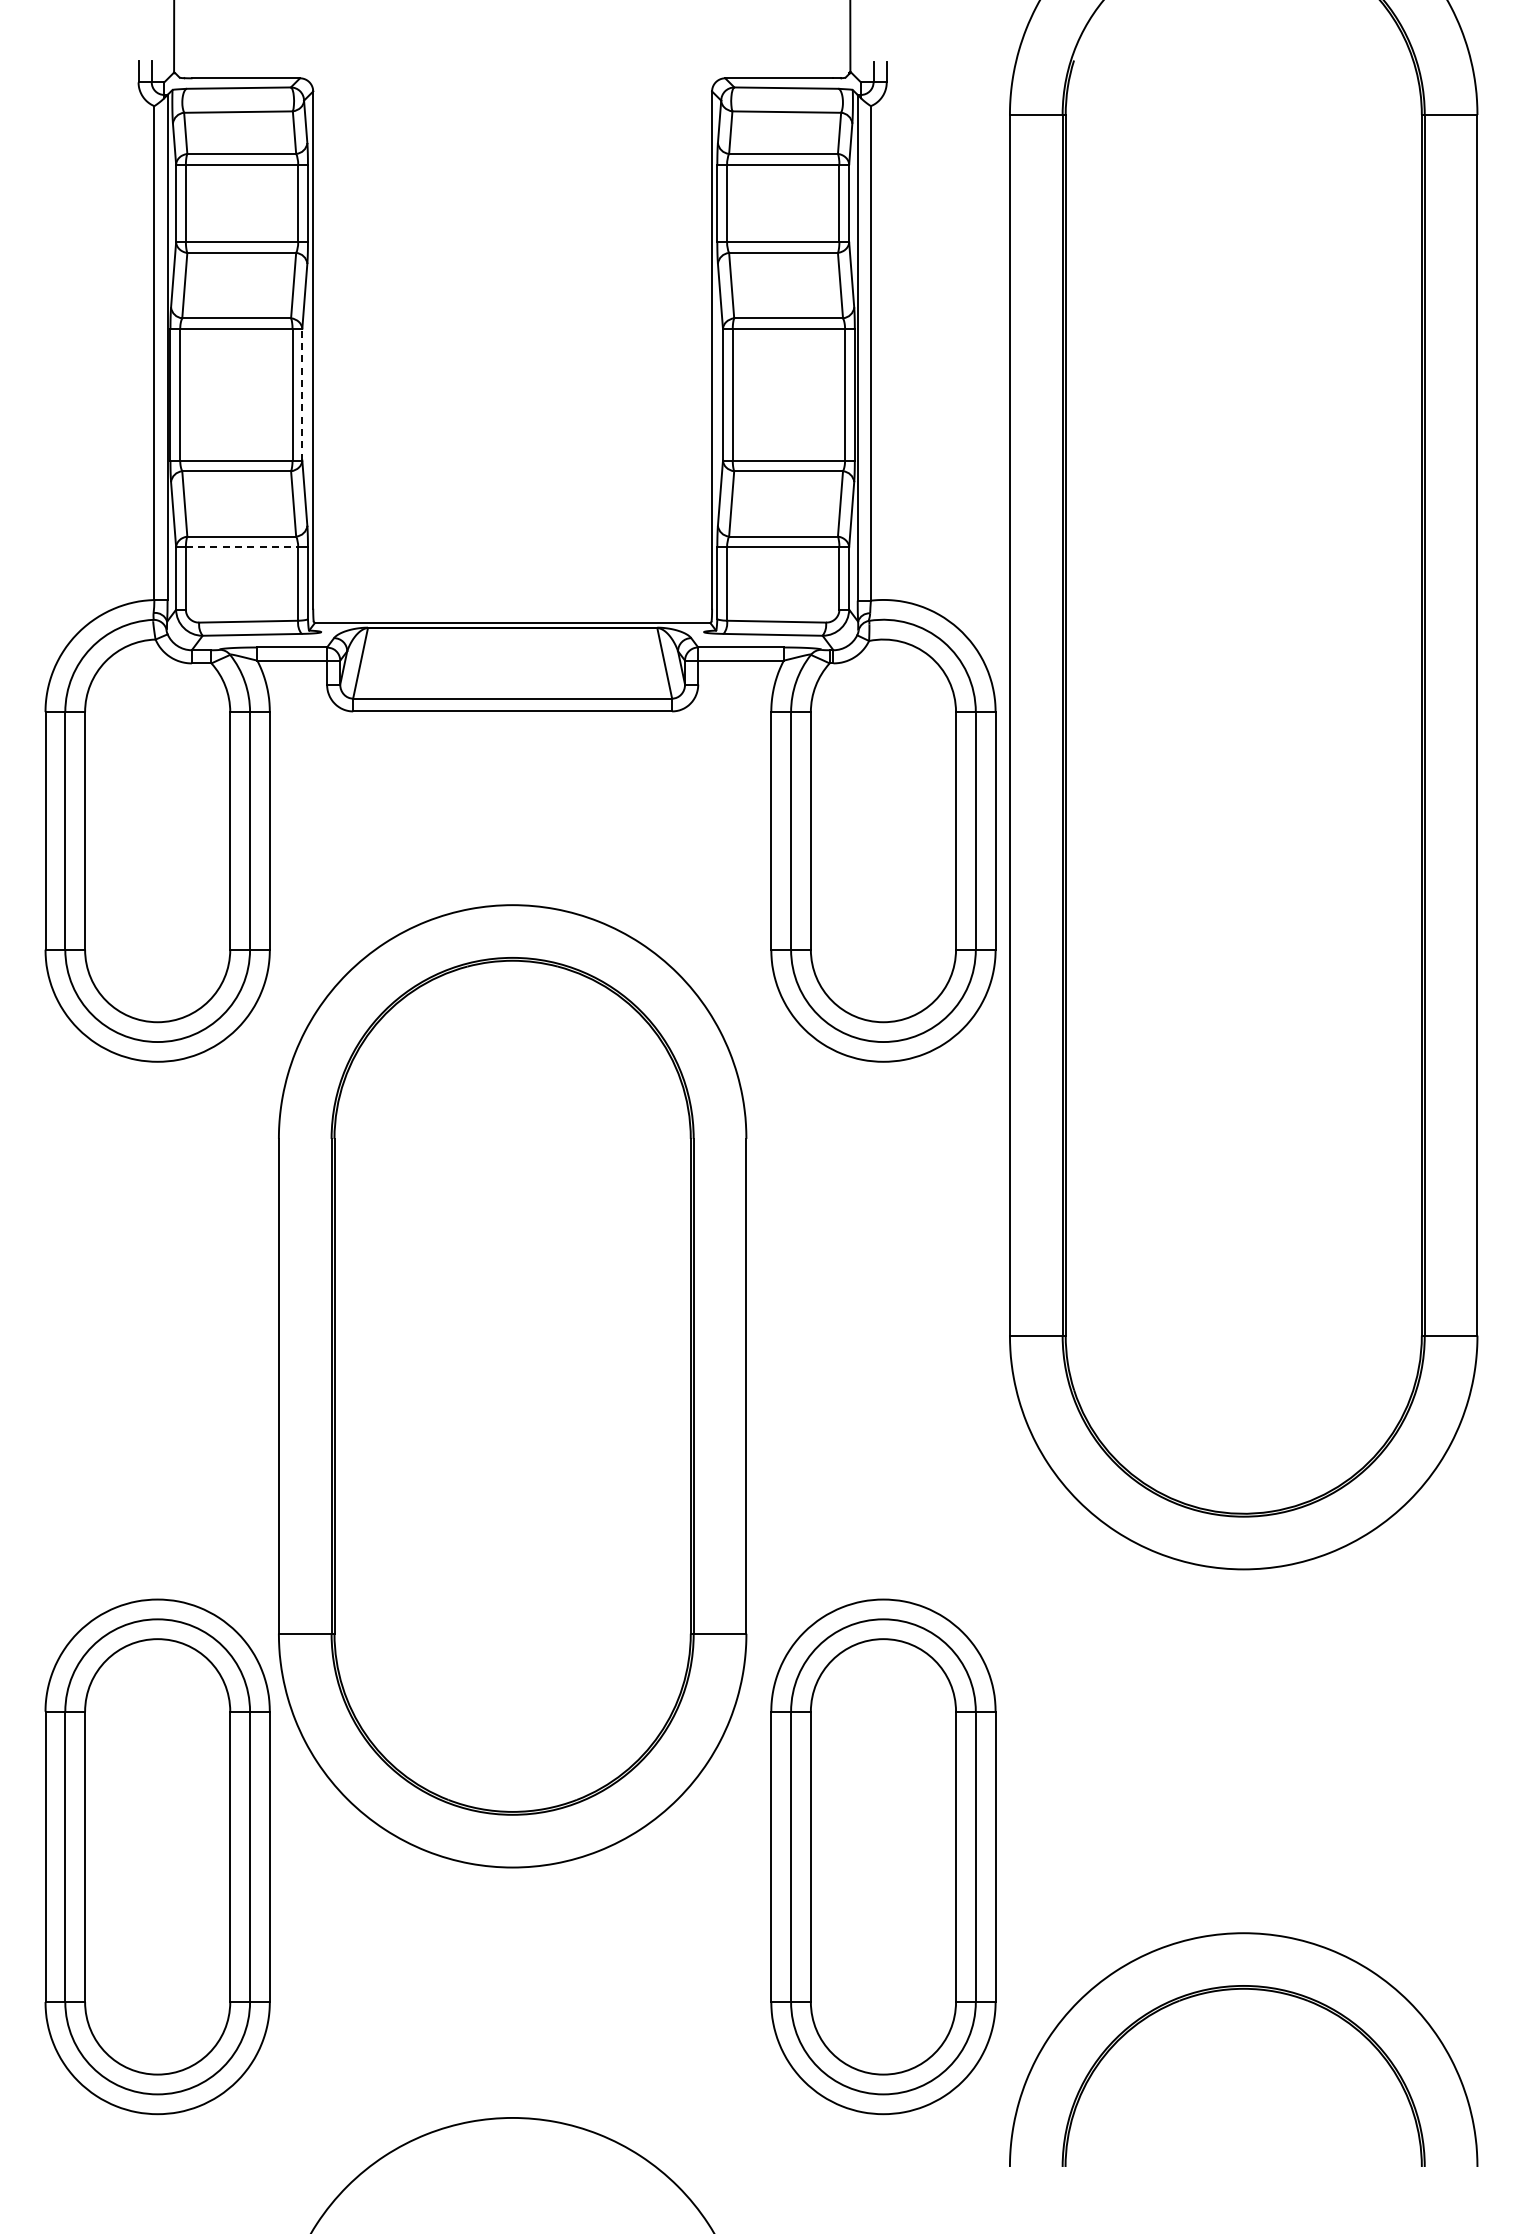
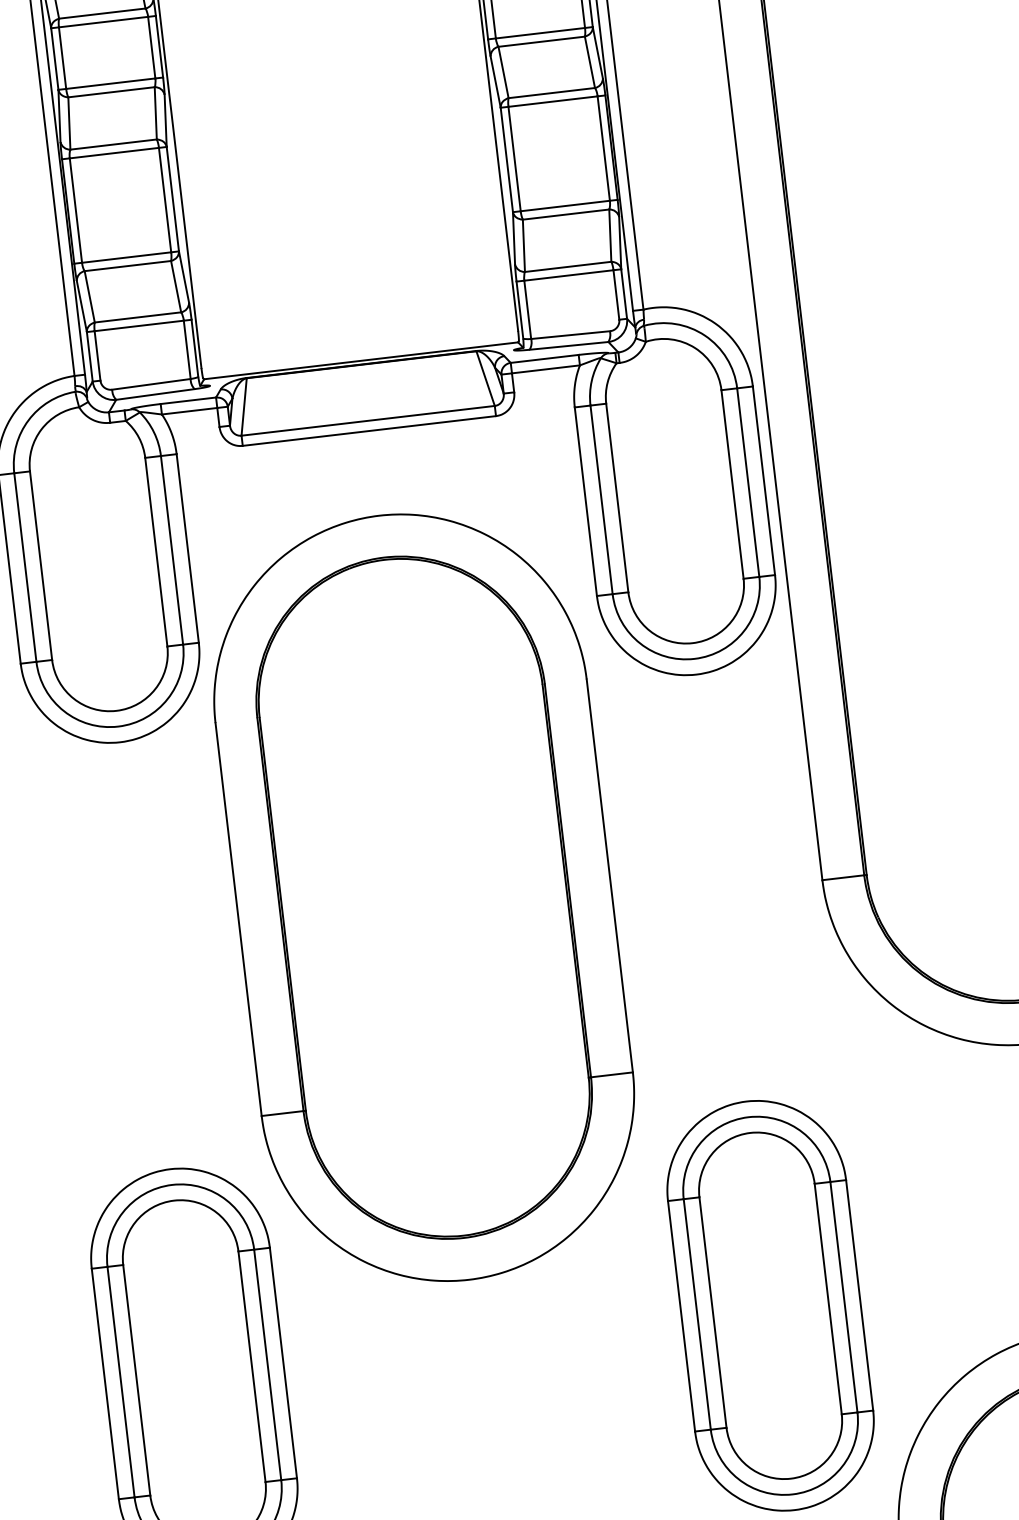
line: (302, 394) -> (172, 198), dashed -> solid
line: (242, 547) -> (139, 326), dashed -> solid
part: (512, 1386) -> (424, 897), moved

